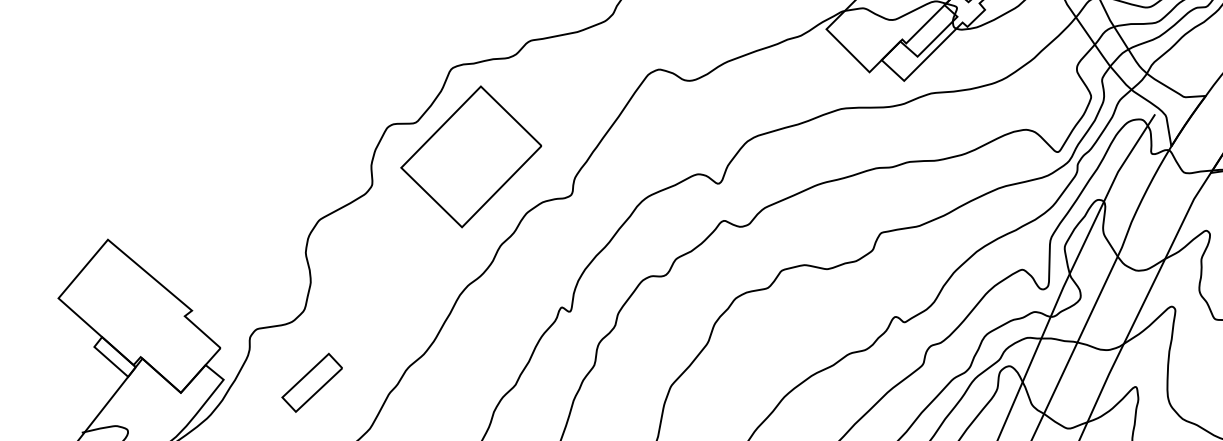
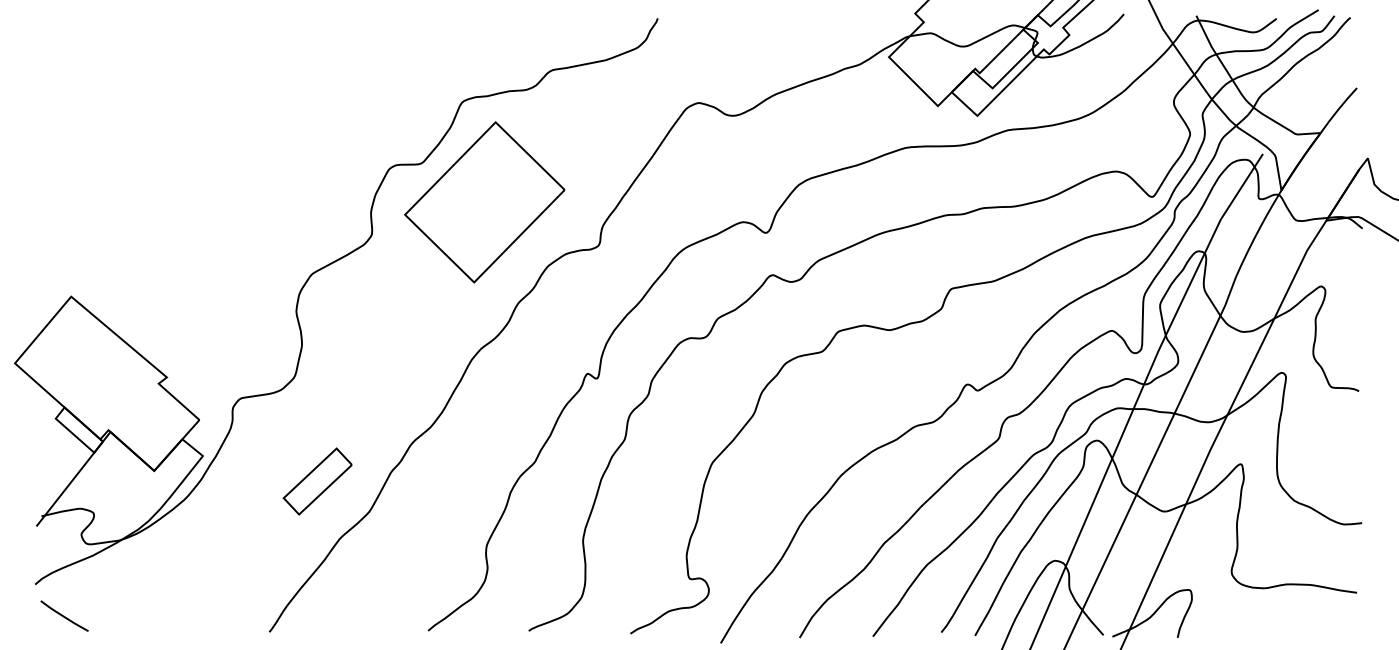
part: (312, 382) -> (317, 481), moved

